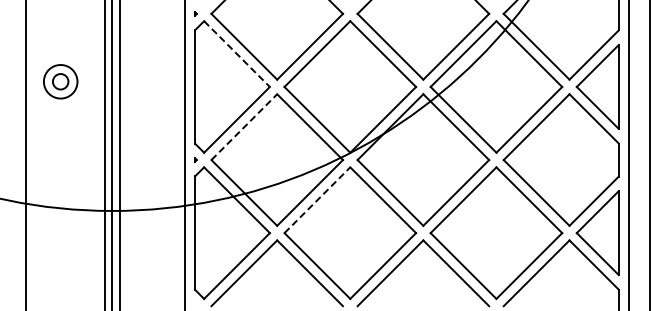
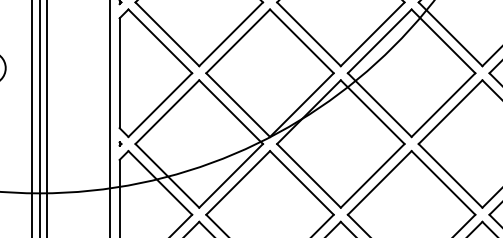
line: (237, 54) -> (160, 41), dashed -> solid
line: (244, 127) -> (167, 112), dashed -> solid
line: (317, 200) -> (238, 183), dashed -> solid

